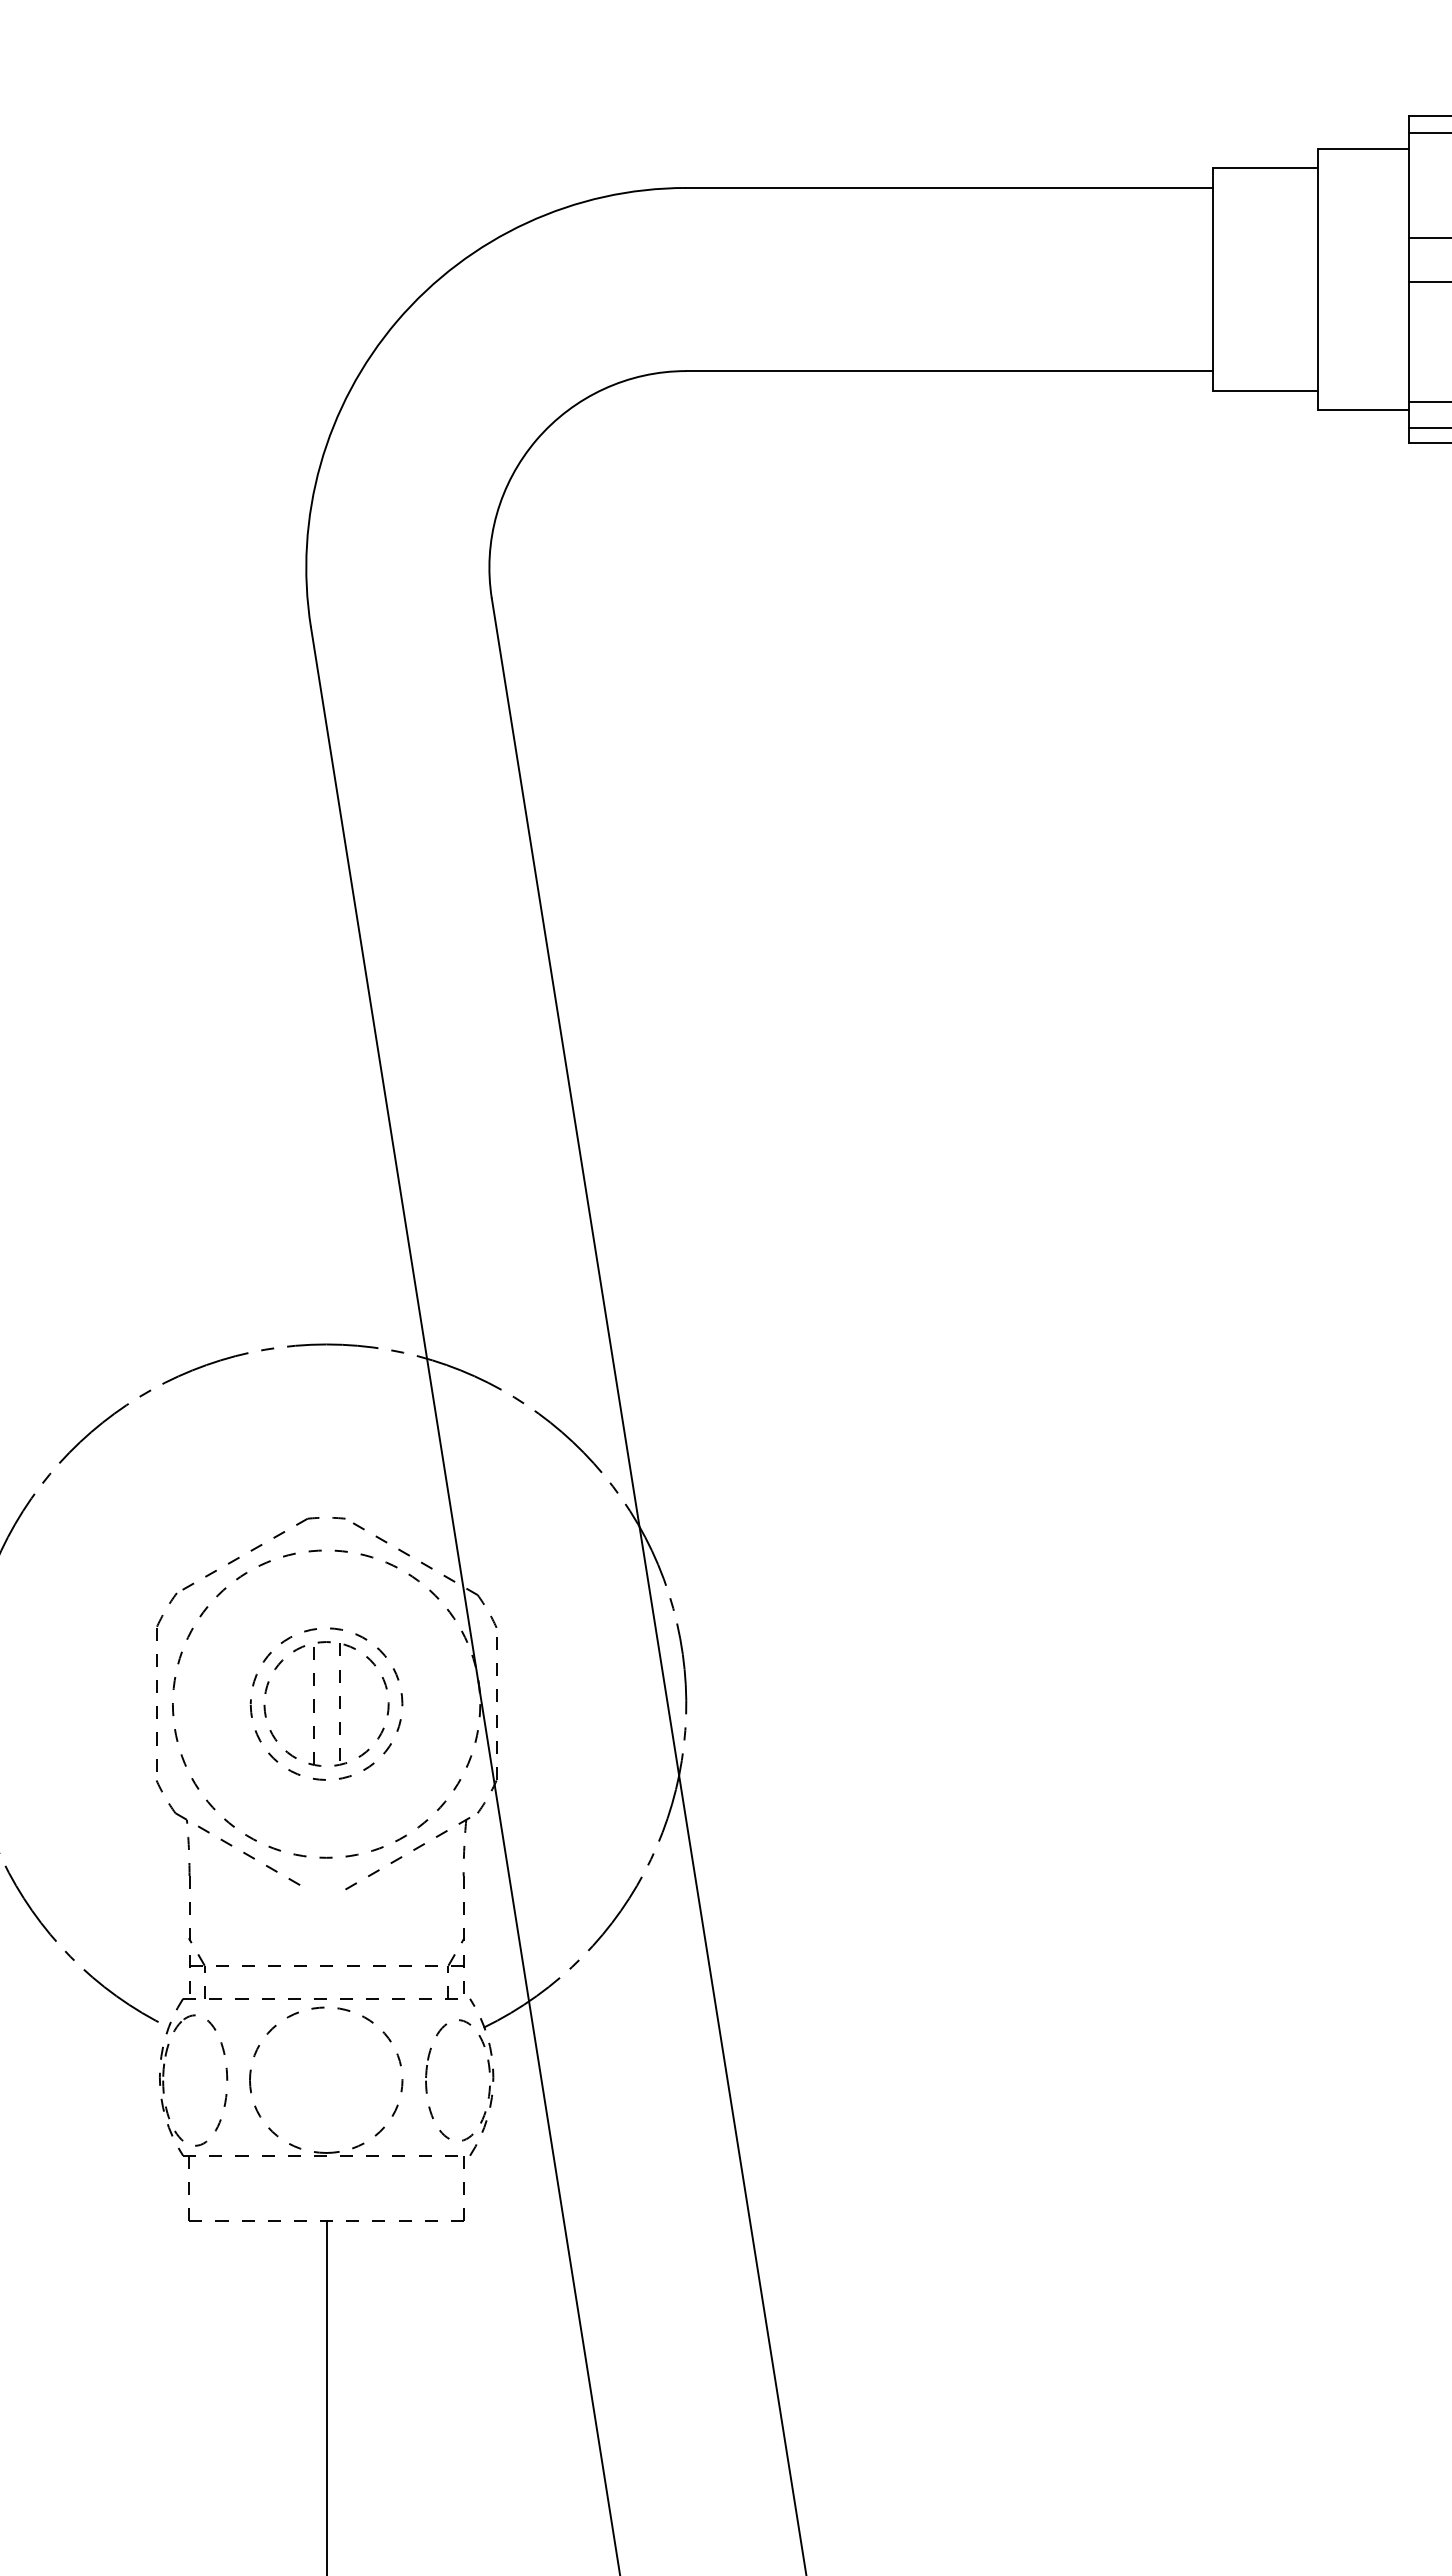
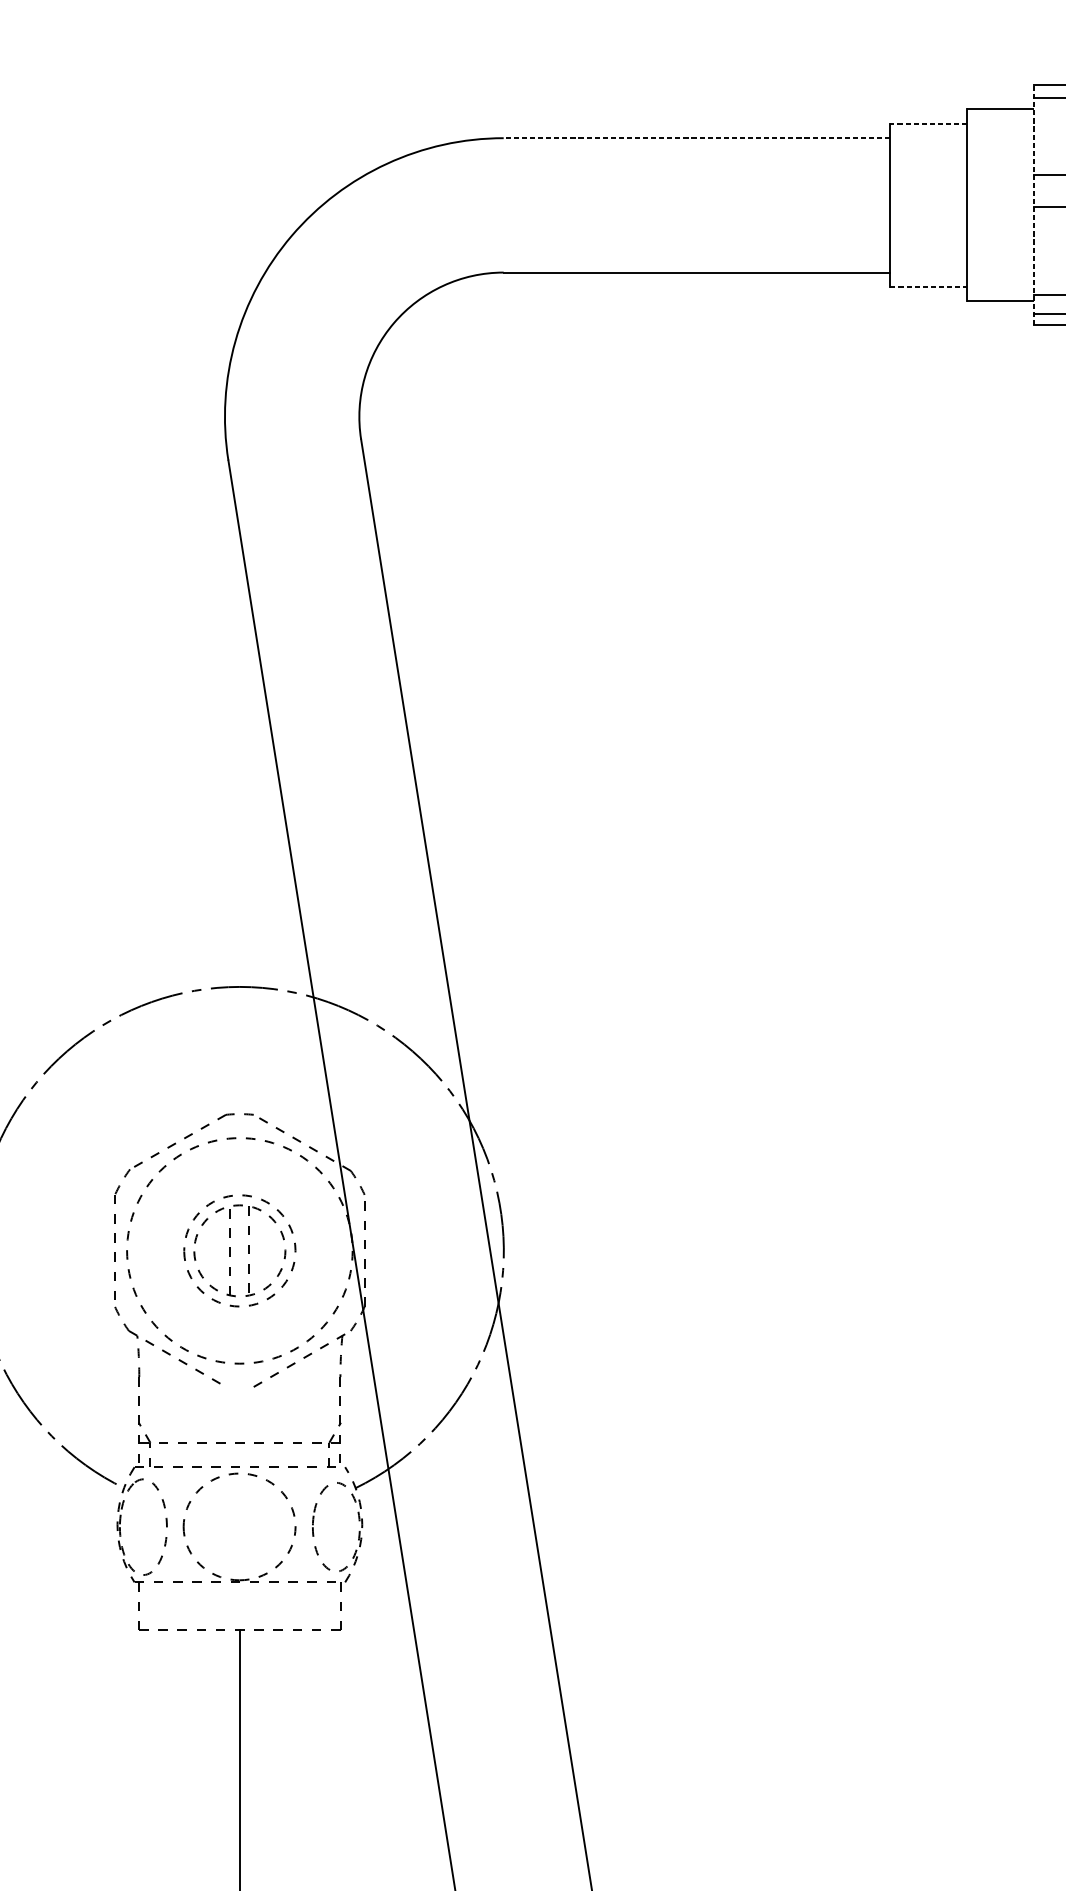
line: (1264, 168) -> (928, 123), solid -> dashed
line: (948, 187) -> (696, 137), solid -> dashed
line: (1409, 279) -> (1034, 205), solid -> dashed
line: (1265, 390) -> (928, 286), solid -> dashed

